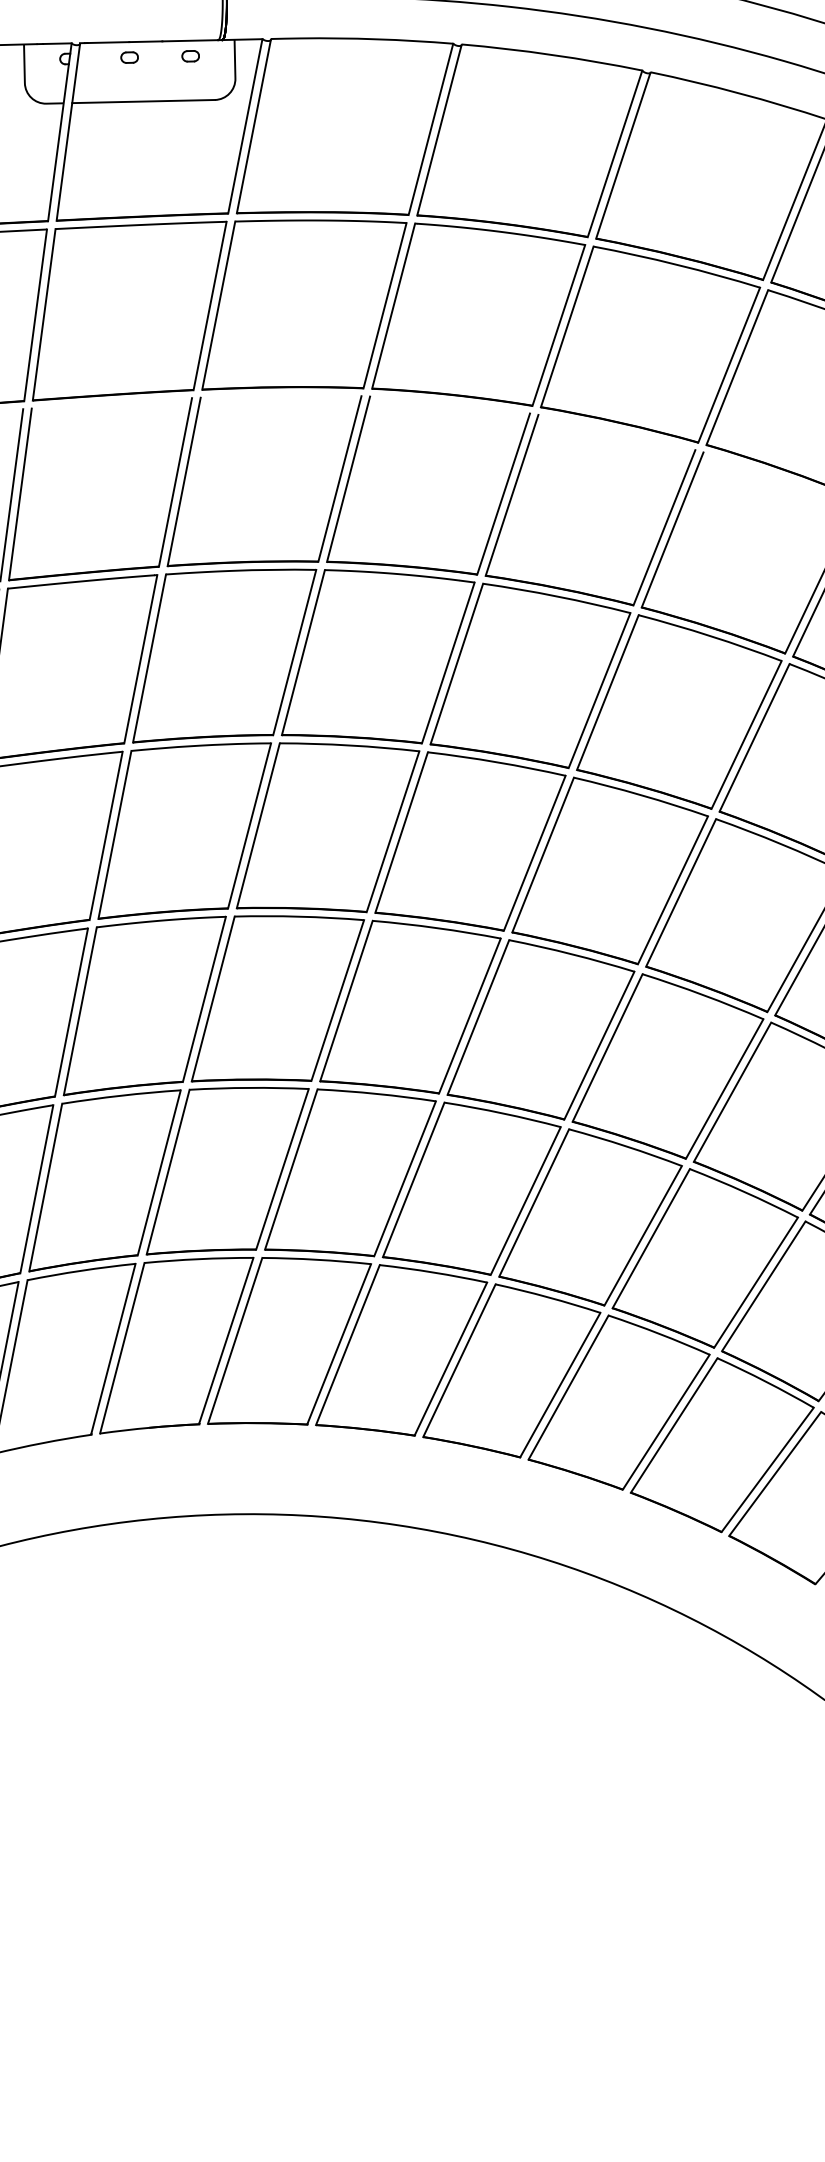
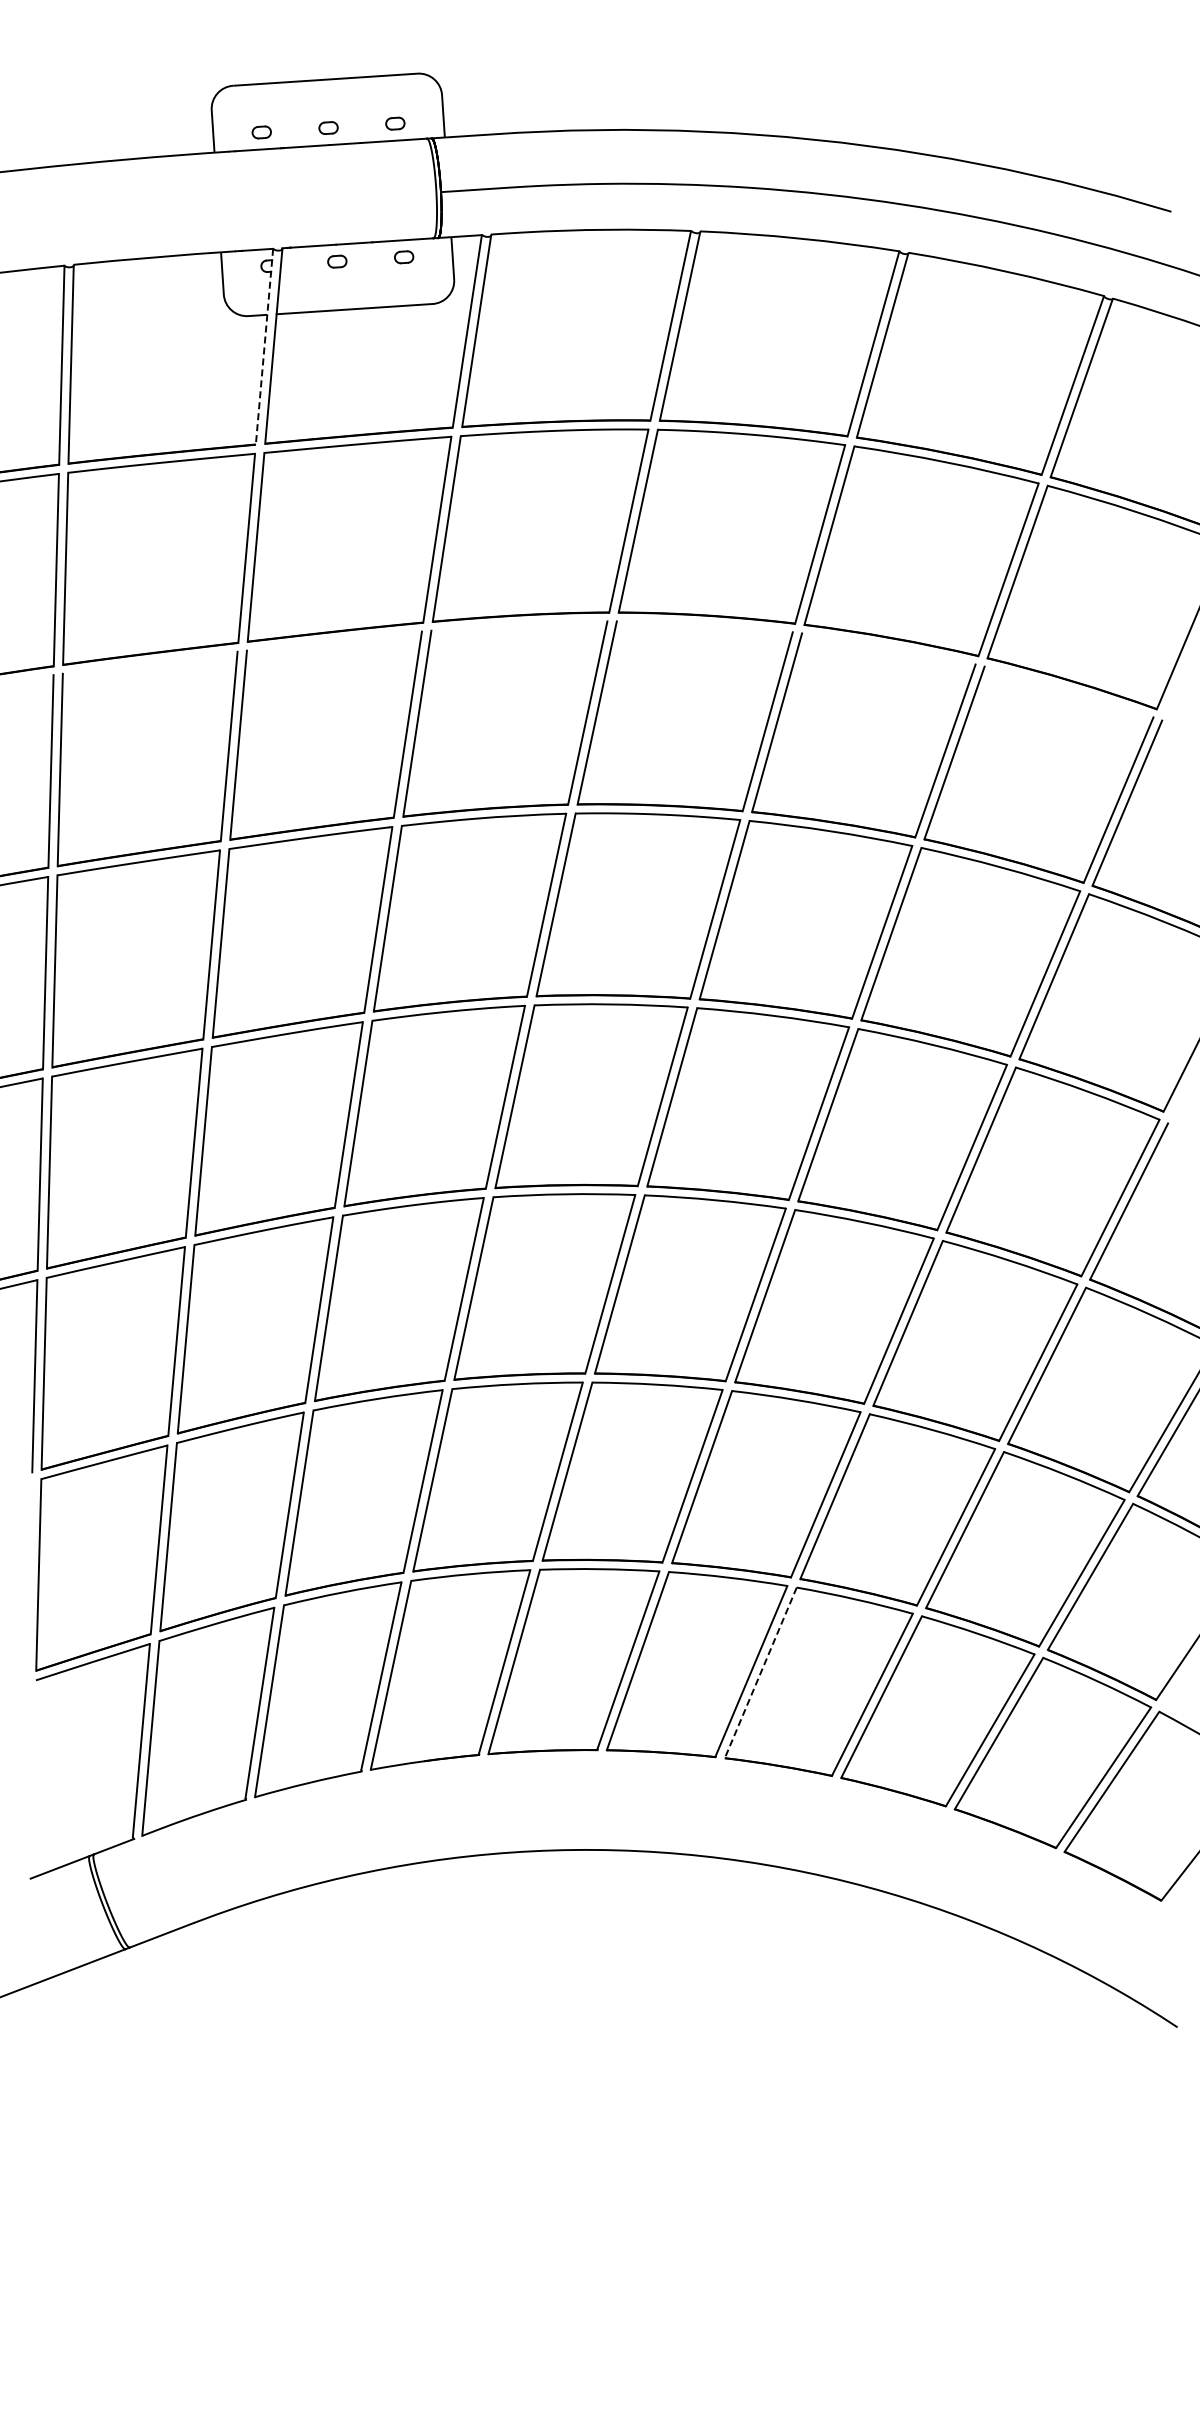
line: (59, 132) -> (264, 347), solid -> dashed
line: (459, 1360) -> (760, 1672), solid -> dashed

